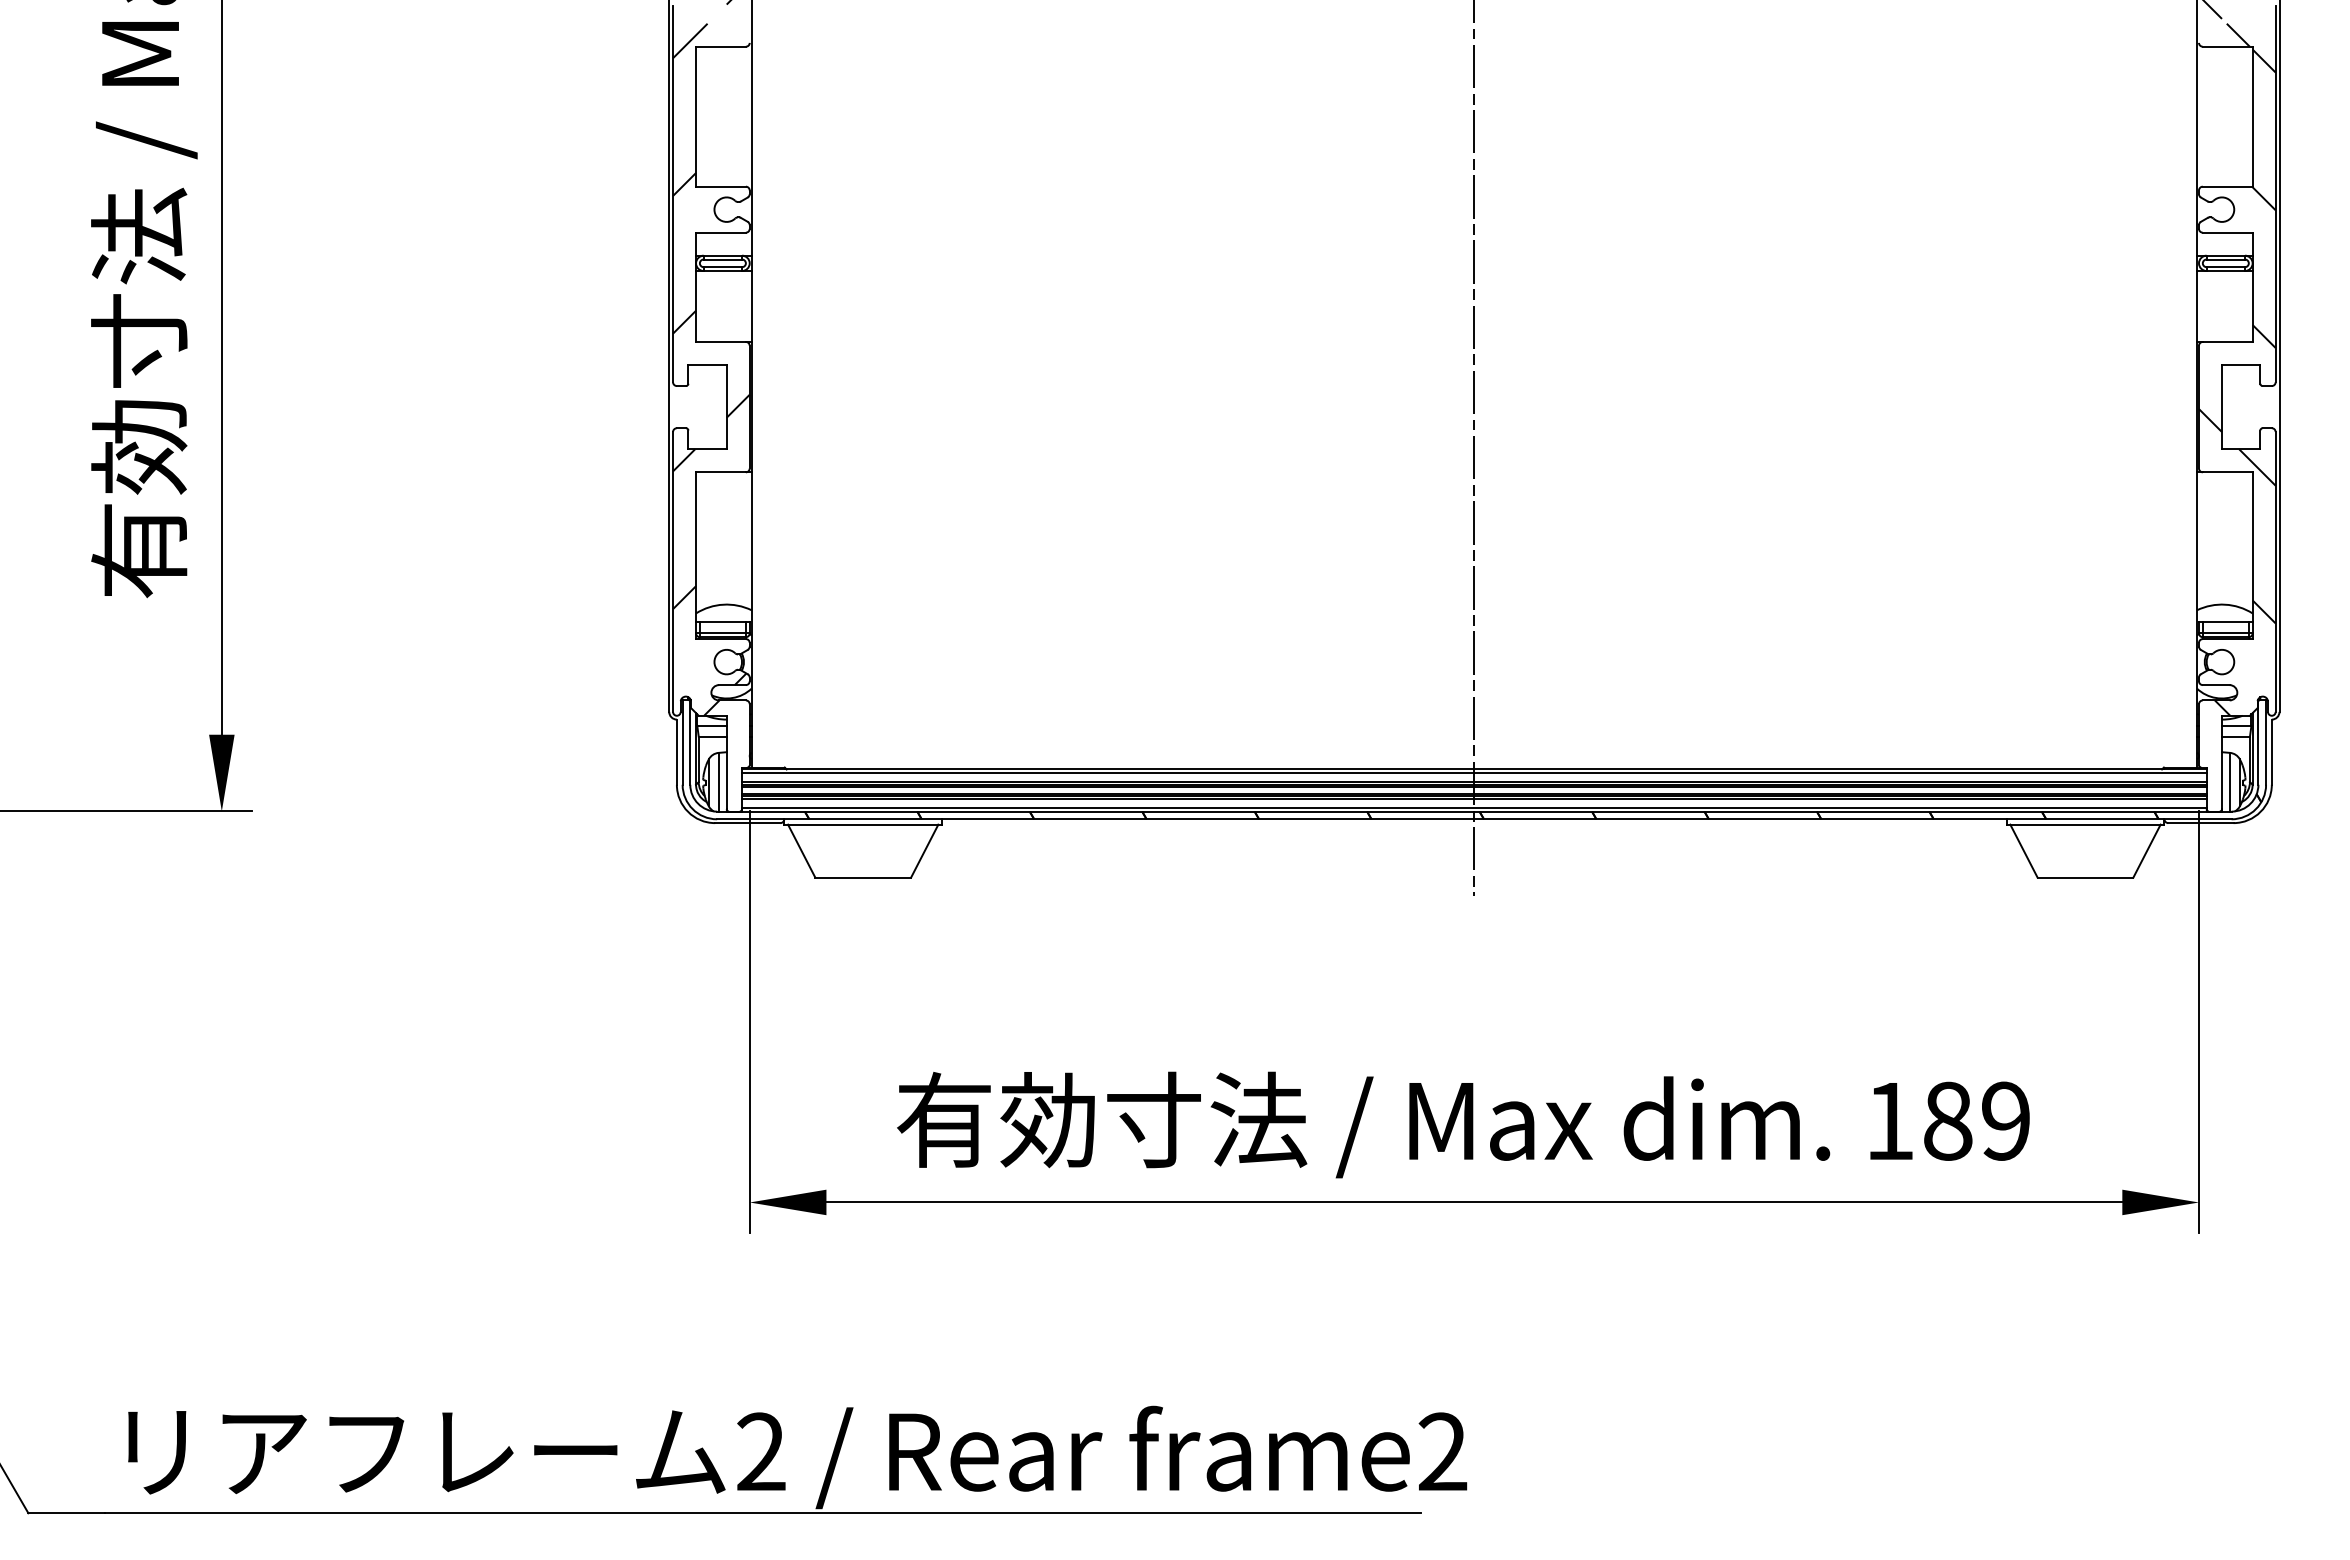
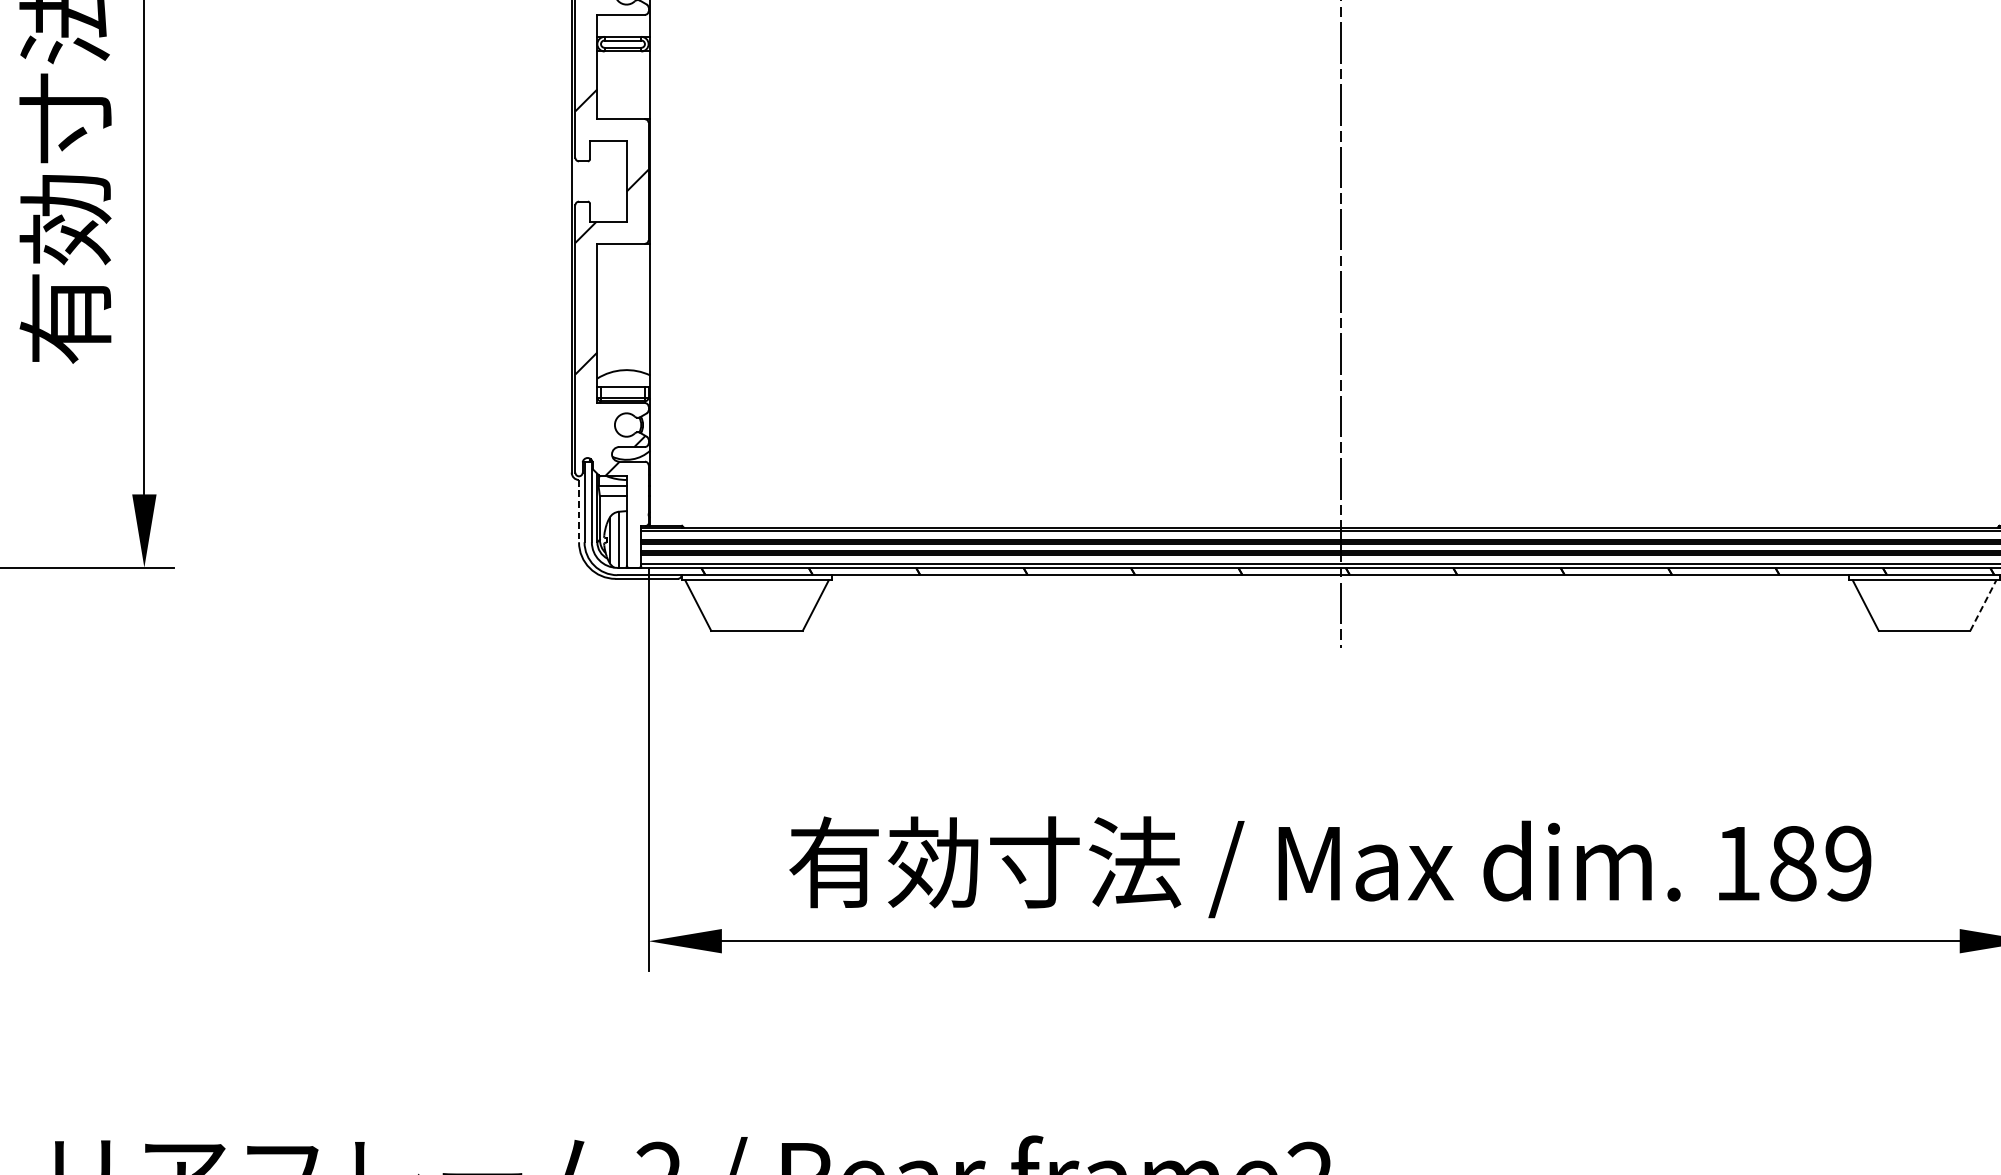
line: (676, 752) -> (578, 511), solid -> dashed
line: (2147, 851) -> (1983, 605), solid -> dashed

